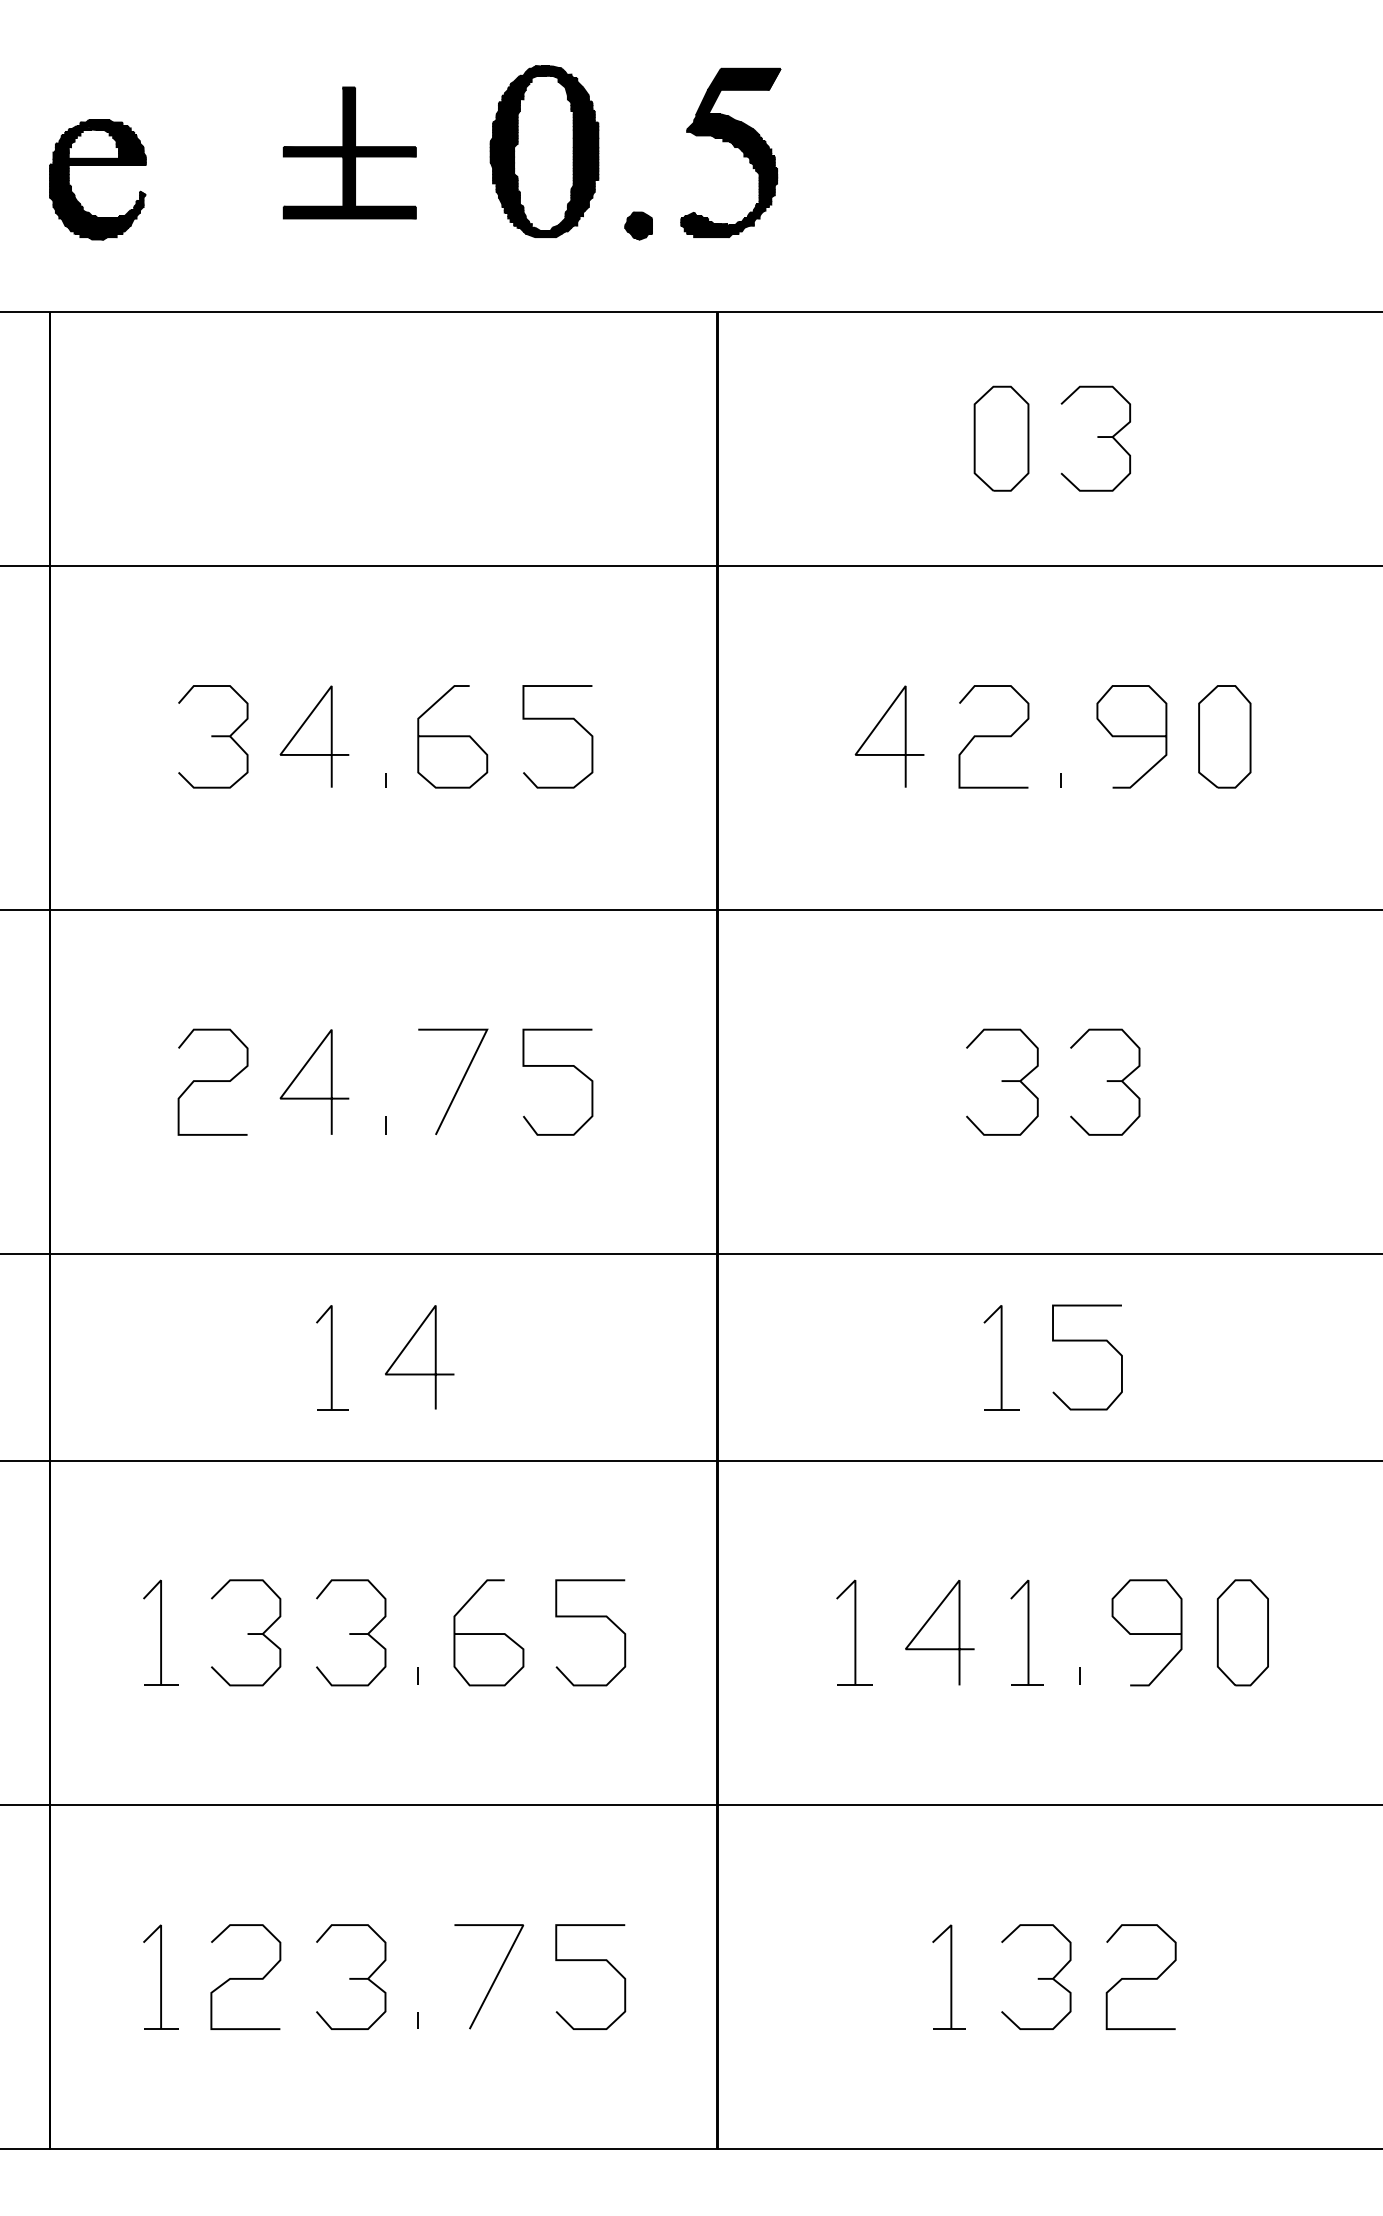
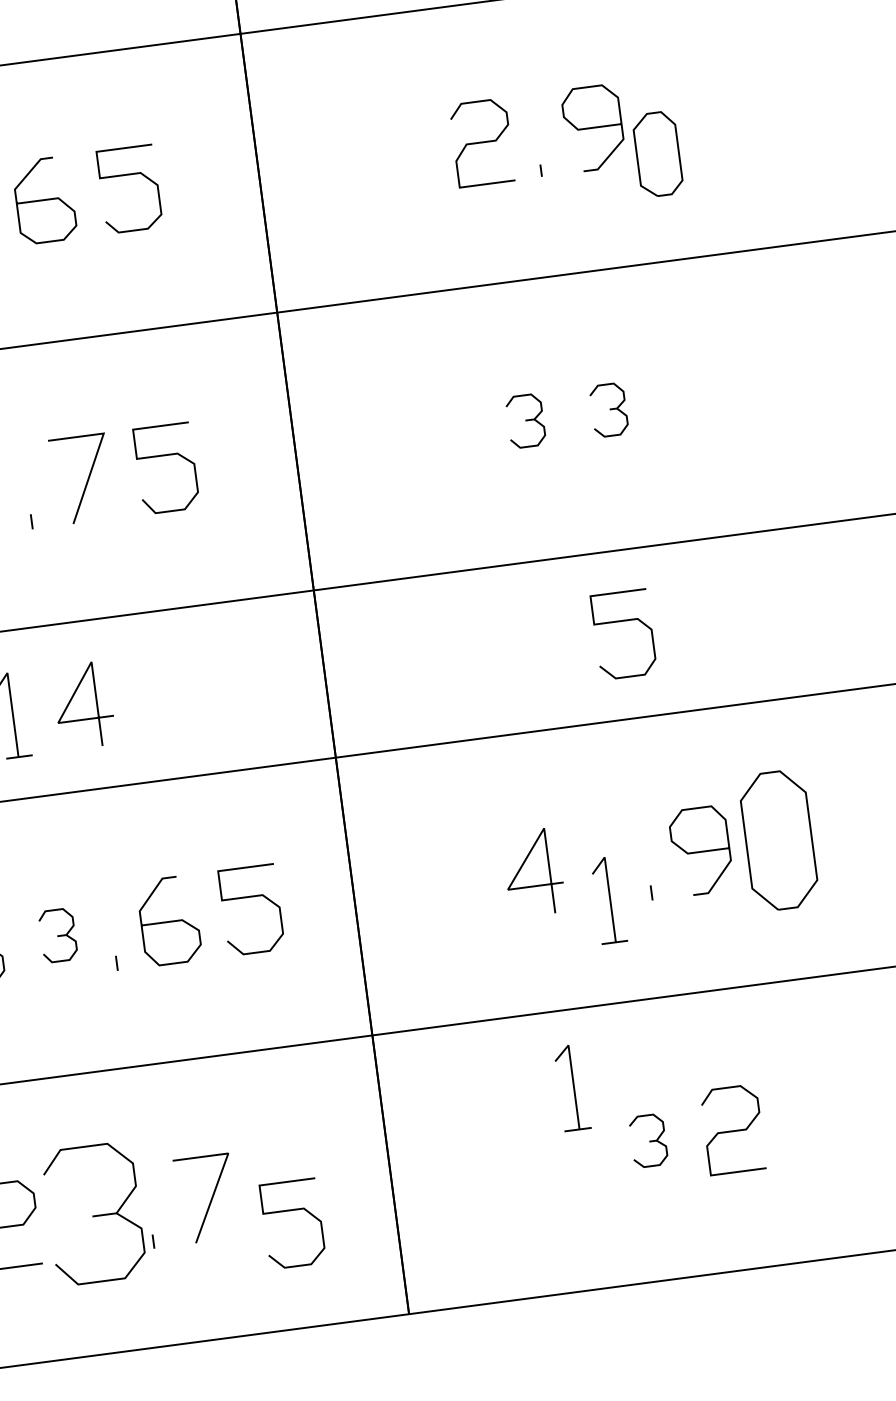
line: (904, 736) -> (409, 152), removed
part: (1224, 736) -> (657, 154), moved
part: (1002, 1081) -> (525, 420), size x0.6
part: (1105, 1081) -> (609, 409), size x0.6
part: (1001, 1357) -> (554, 643), removed
part: (351, 1632) -> (58, 935), size x0.6
part: (854, 1632) -> (464, 881), removed
part: (1026, 1632) -> (608, 899), moved
part: (1242, 1632) -> (778, 840), size x1.6
curve: (590, 1961) -> (291, 1211), moved
part: (351, 1976) -> (94, 1213), size x1.6
part: (948, 1976) -> (571, 1087), moved
part: (1036, 1976) -> (648, 1140), size x0.6

